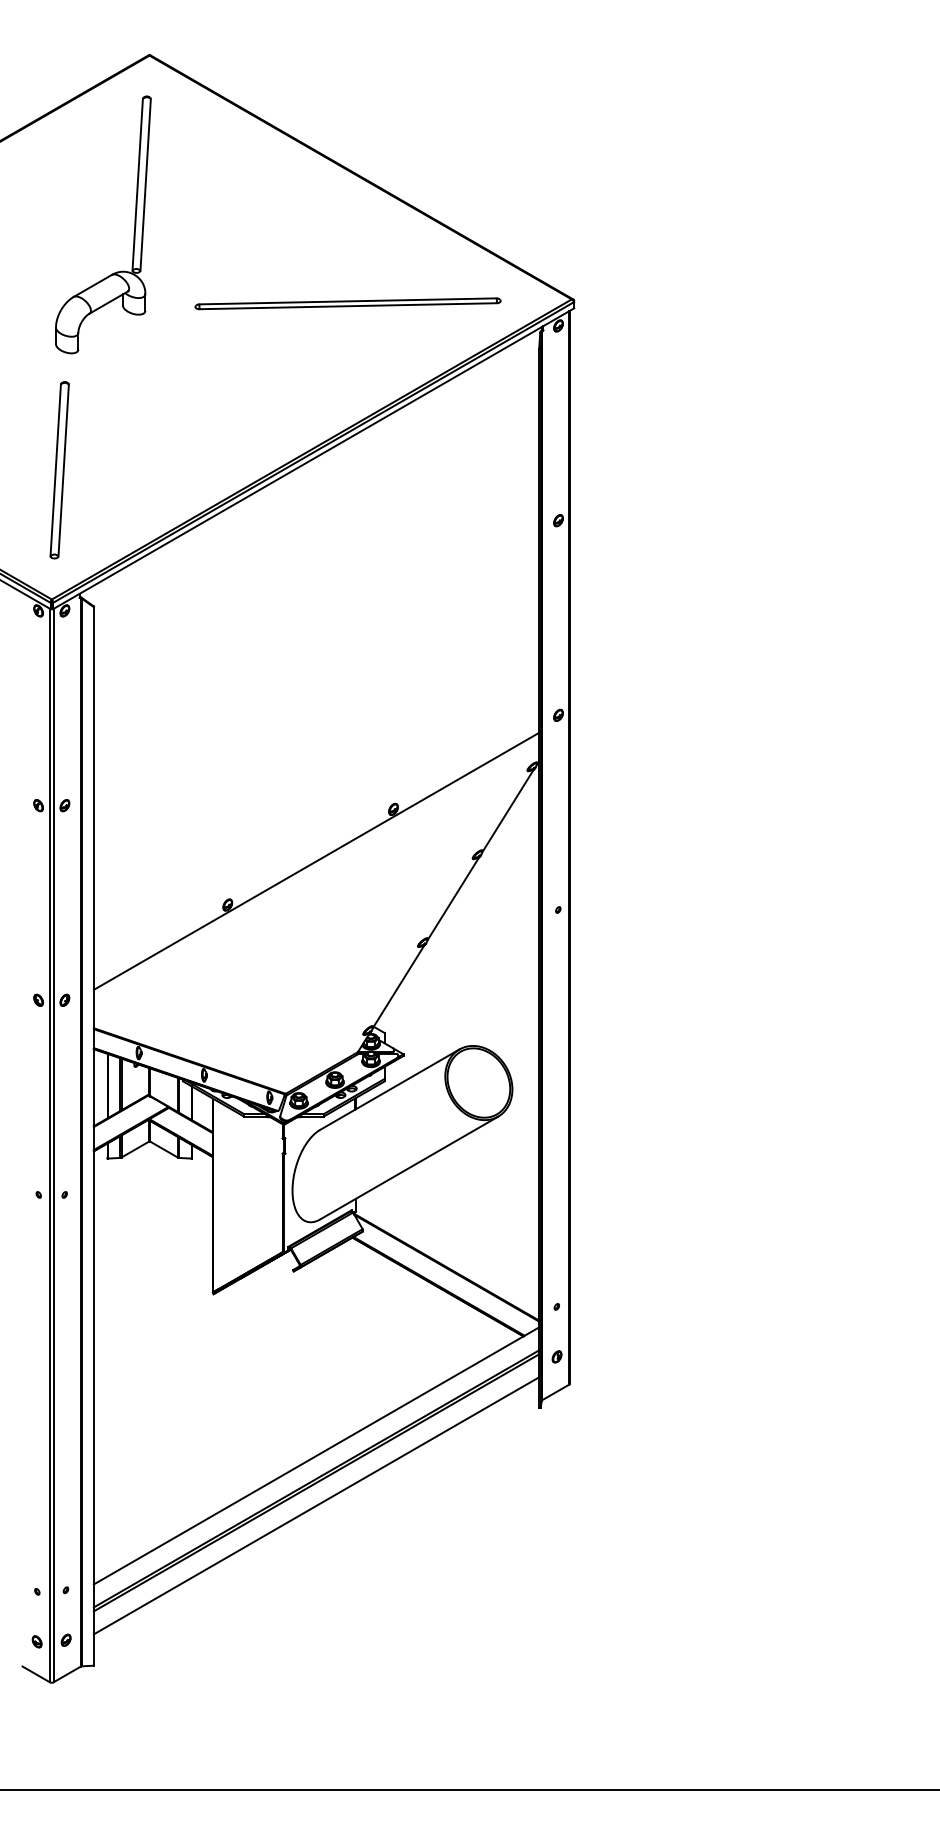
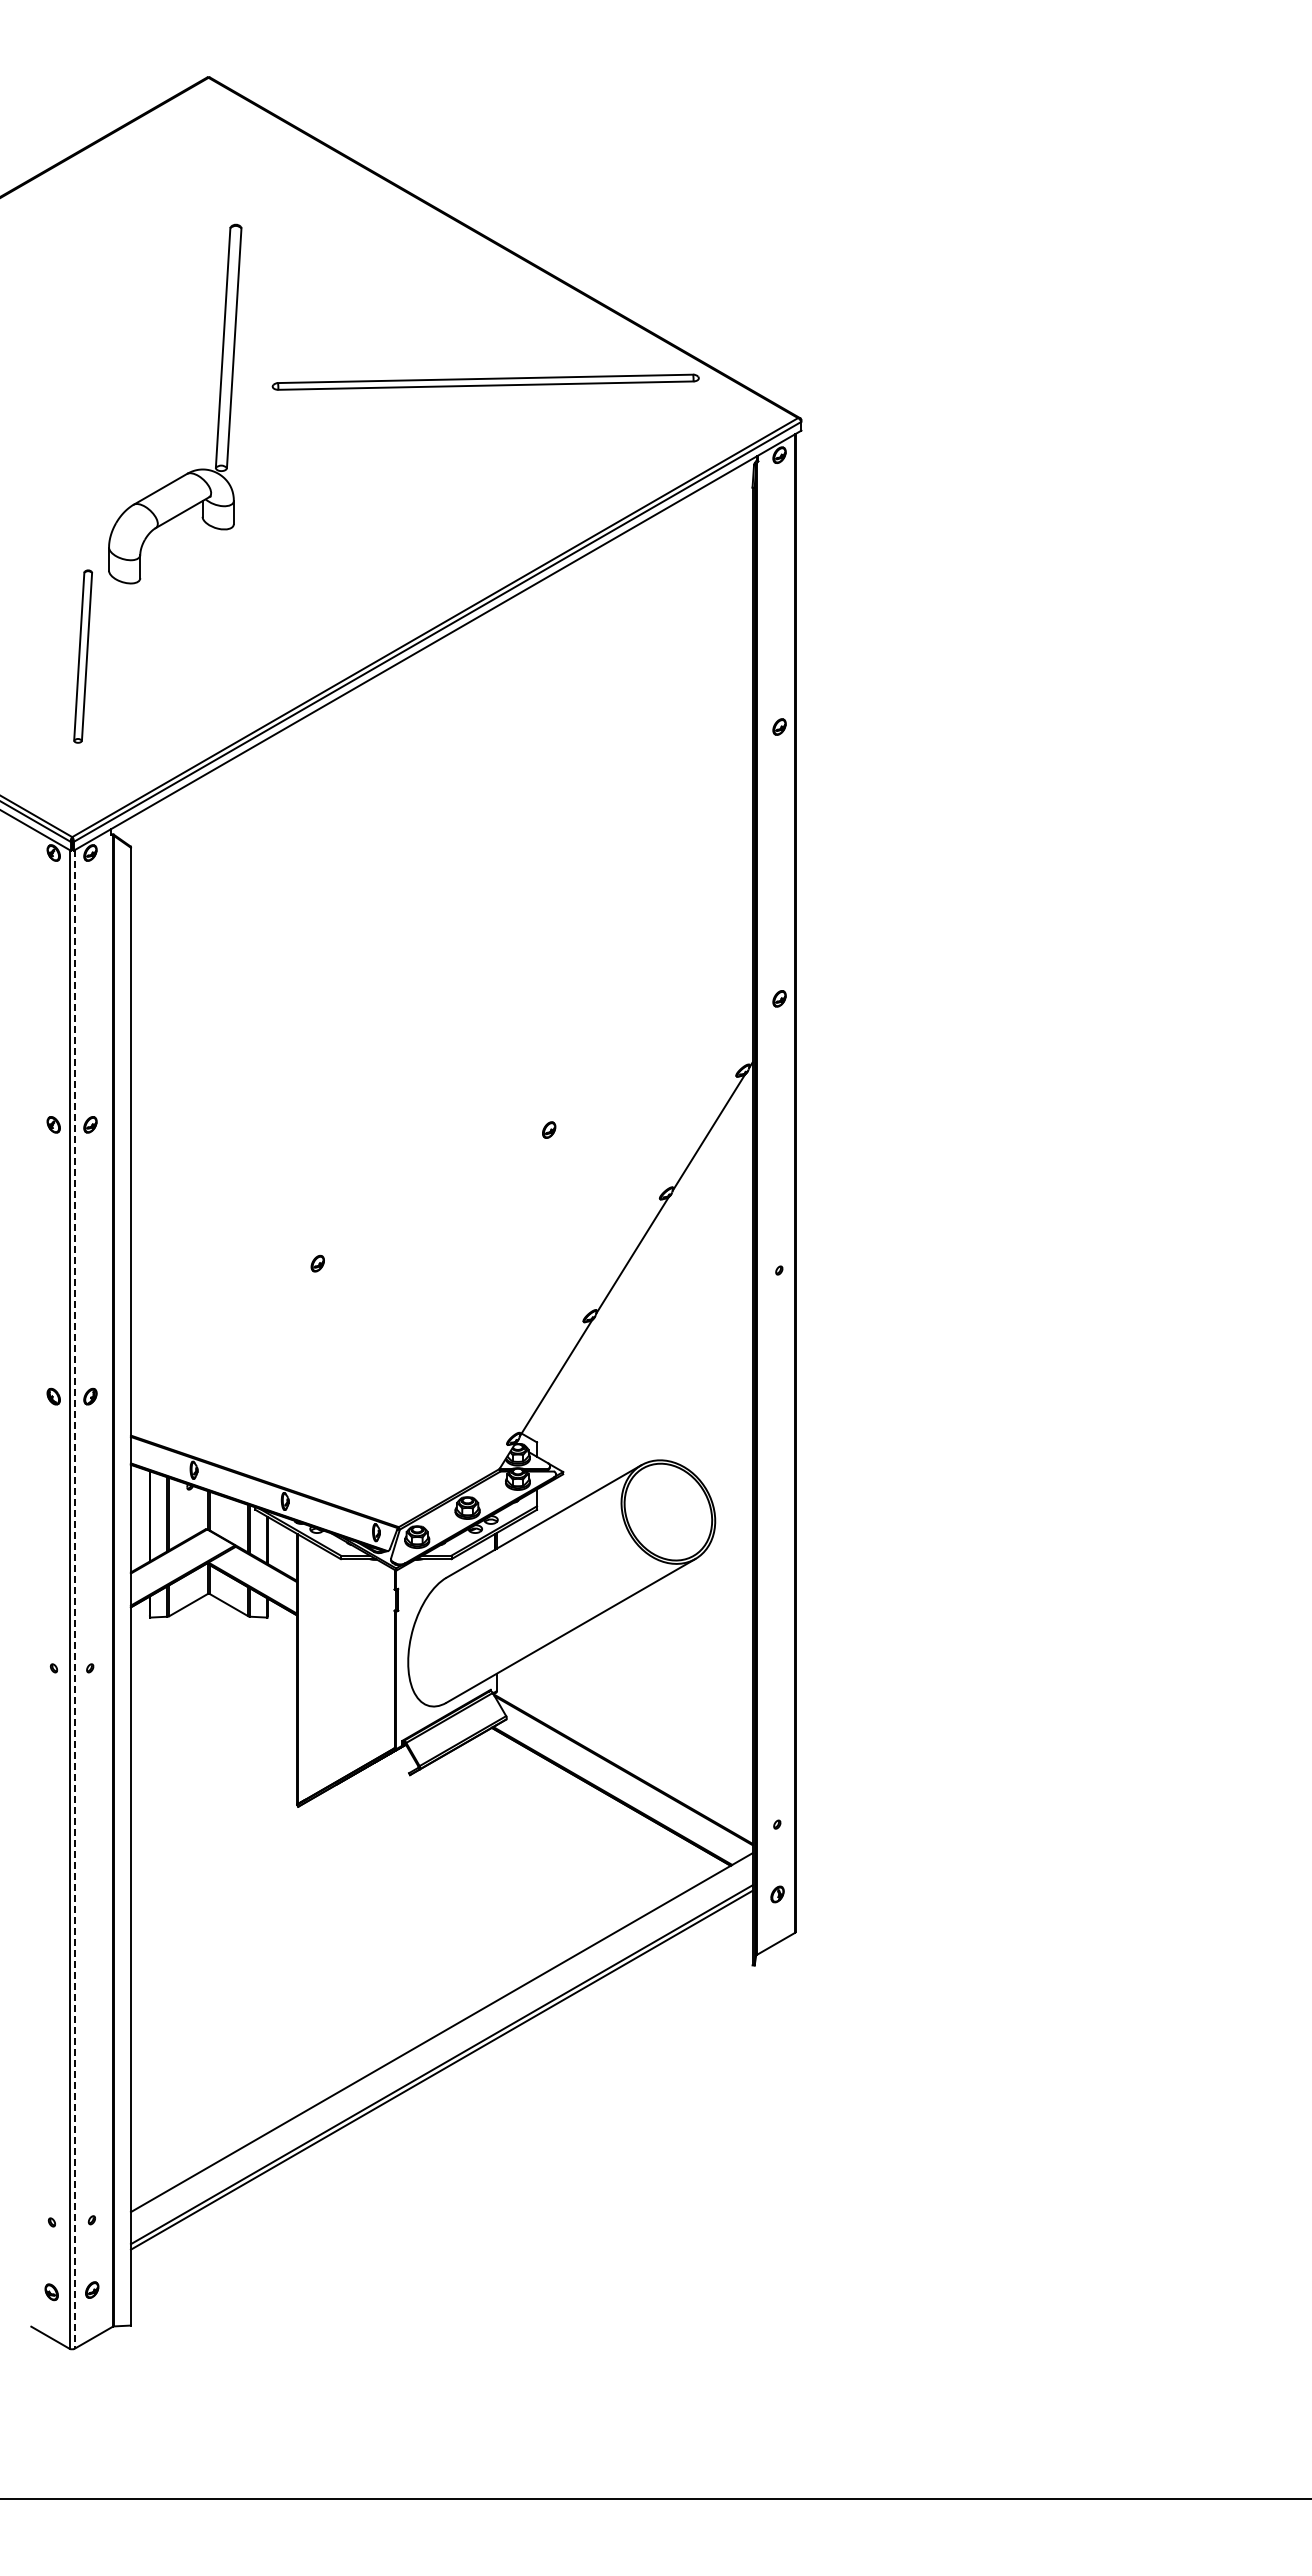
part: (134, 224) -> (218, 403), moved
part: (347, 303) -> (485, 381), moved
part: (59, 470) -> (82, 656), size x0.7
line: (316, 861) -> (441, 1202), removed
line: (53, 1145) -> (74, 1599), solid -> dashed
line: (316, 1505) -> (441, 2101), removed

